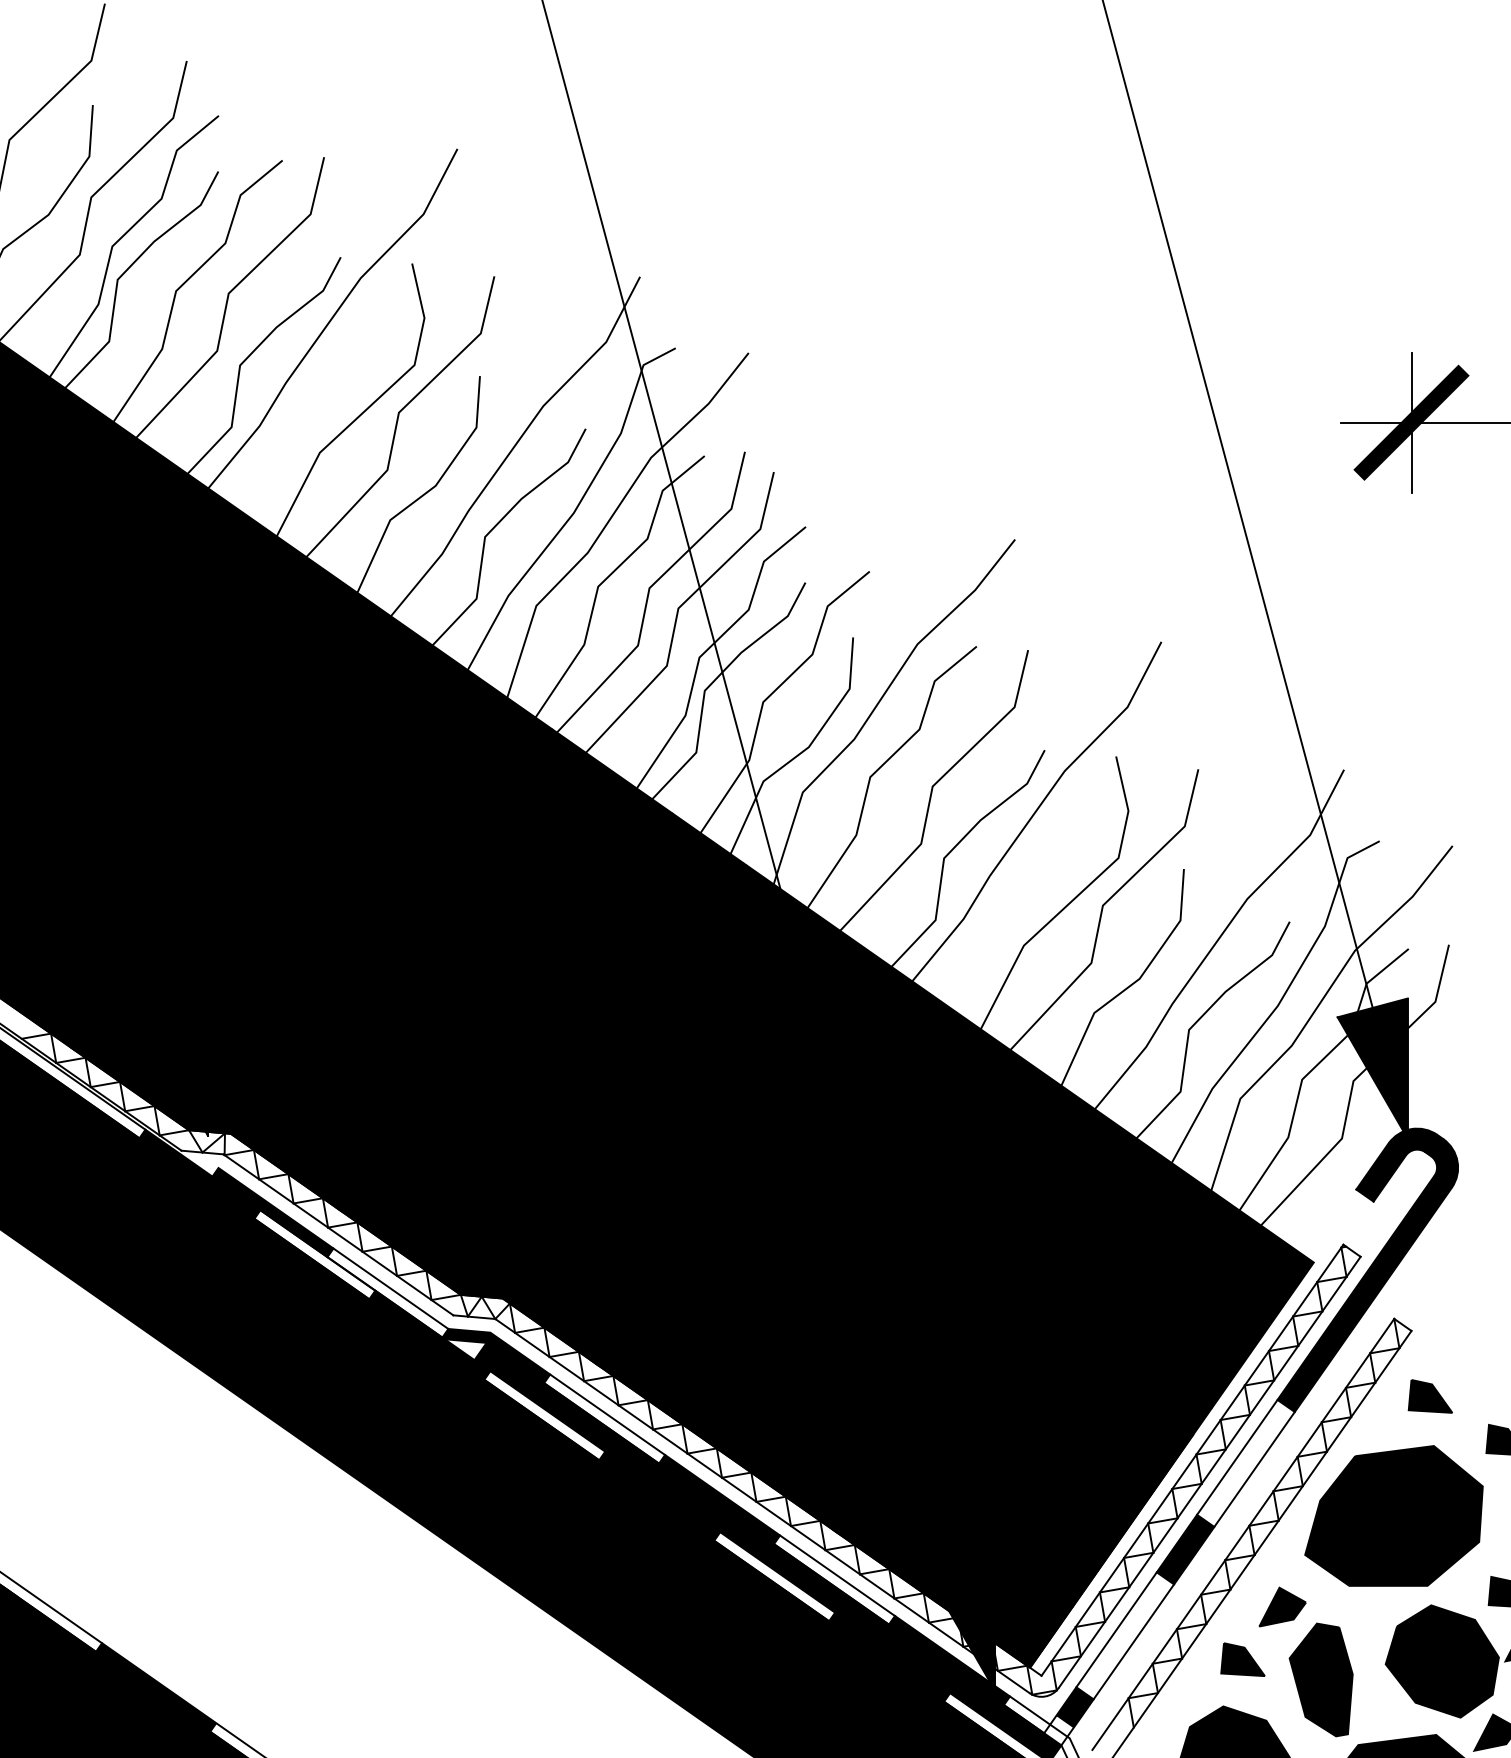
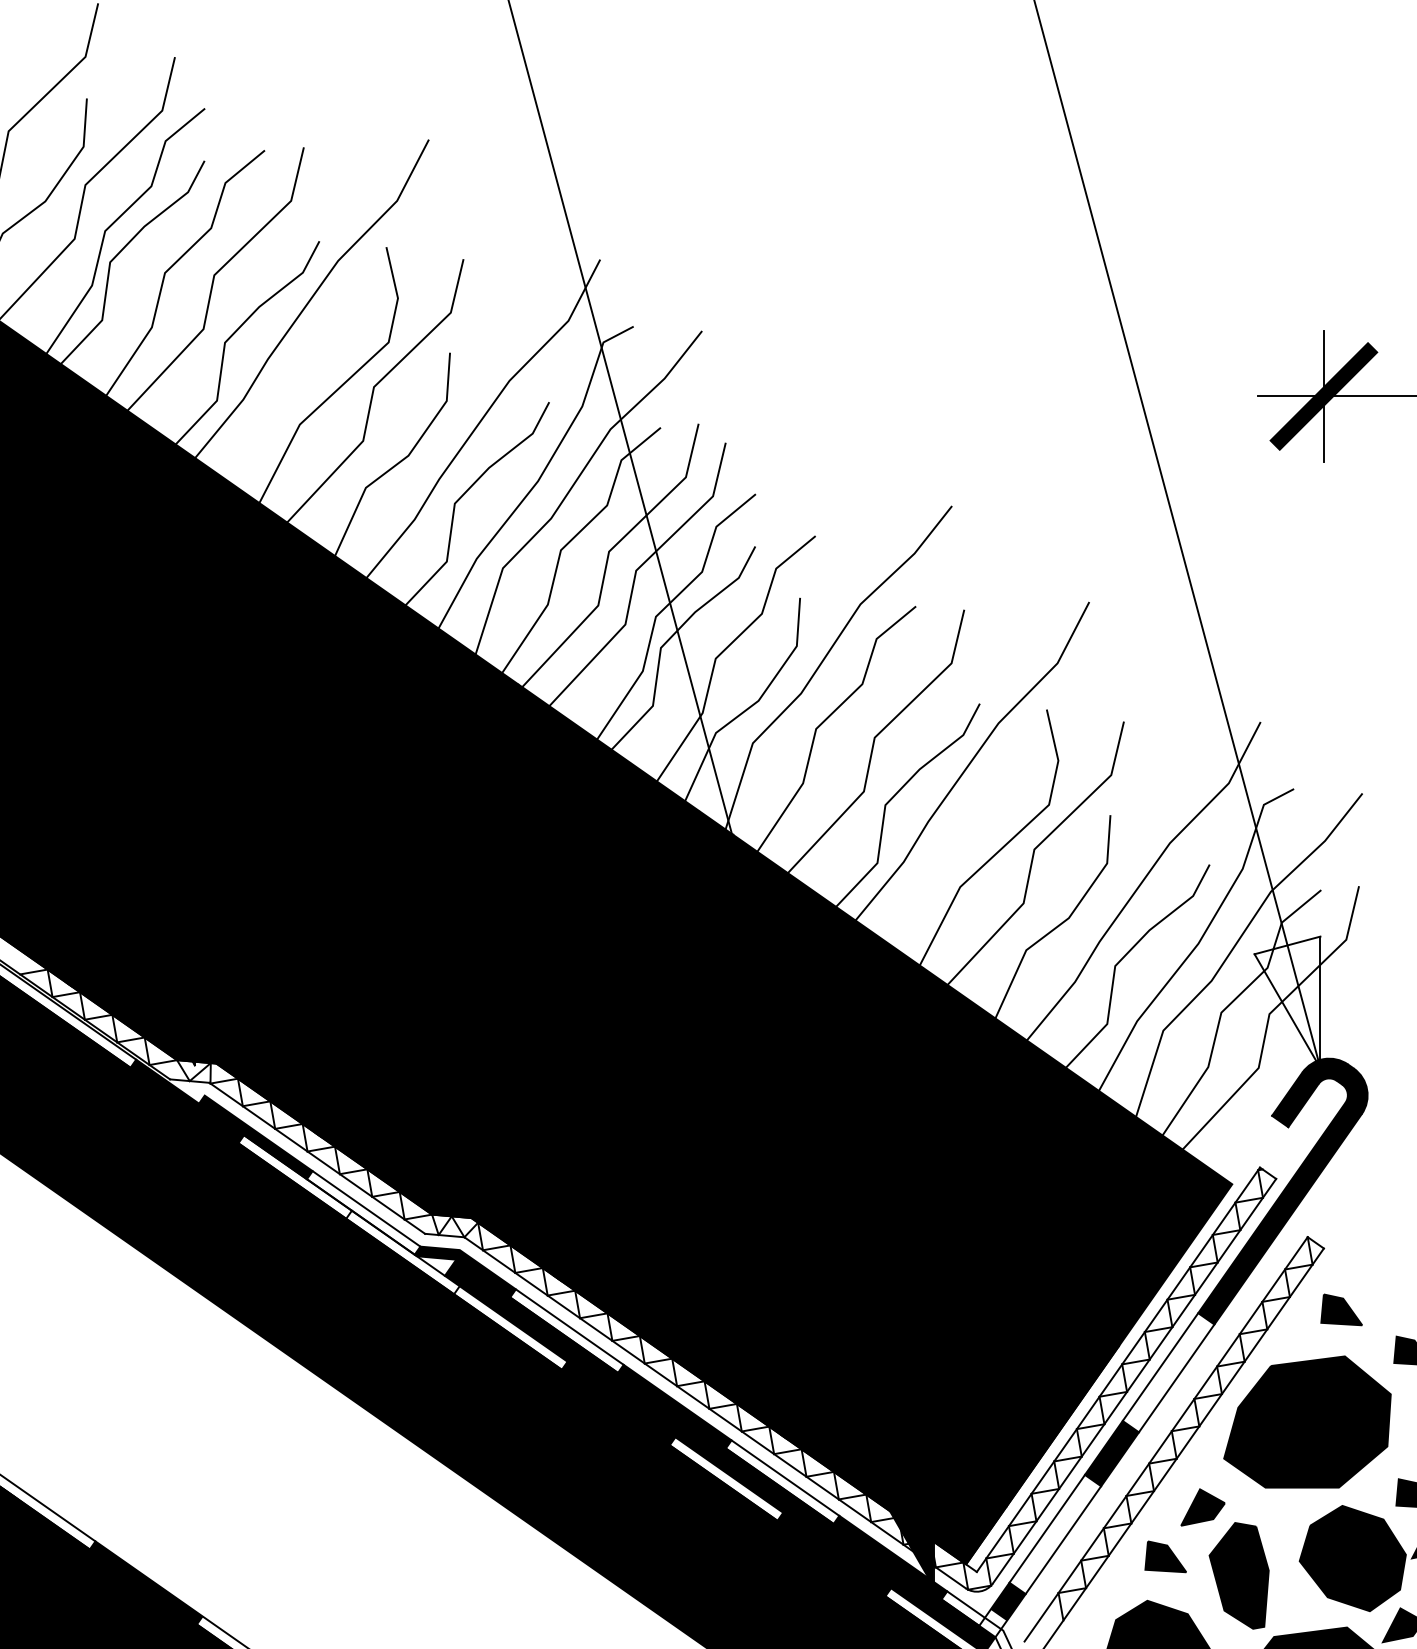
fill: (1372, 1068) -> (1287, 1002), removed
fill: (429, 1334) -> (402, 1251), removed

